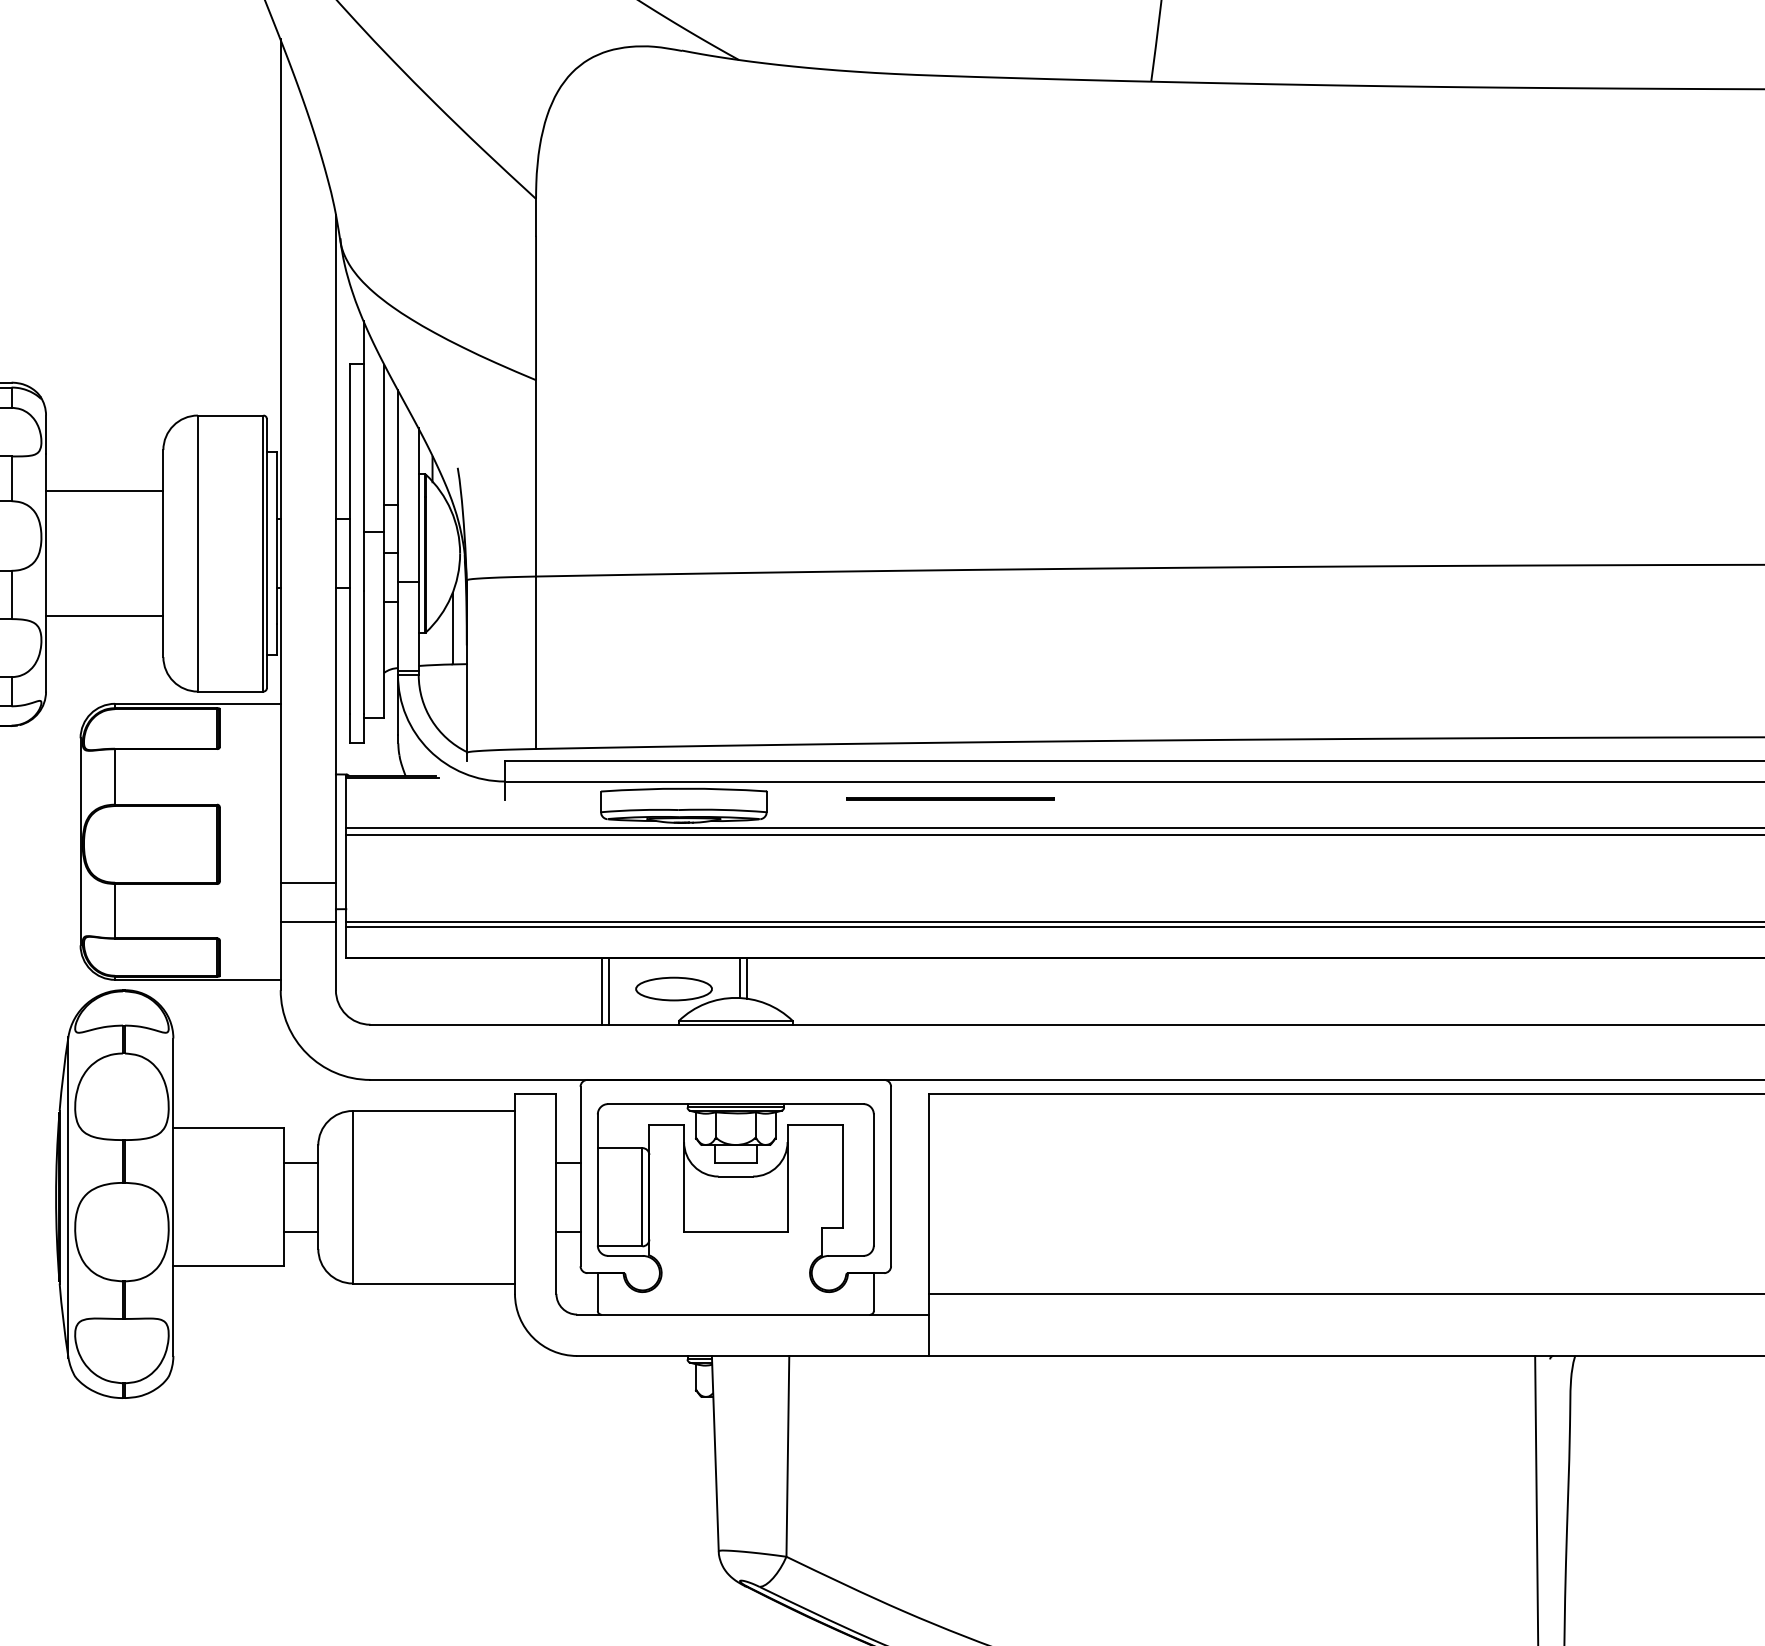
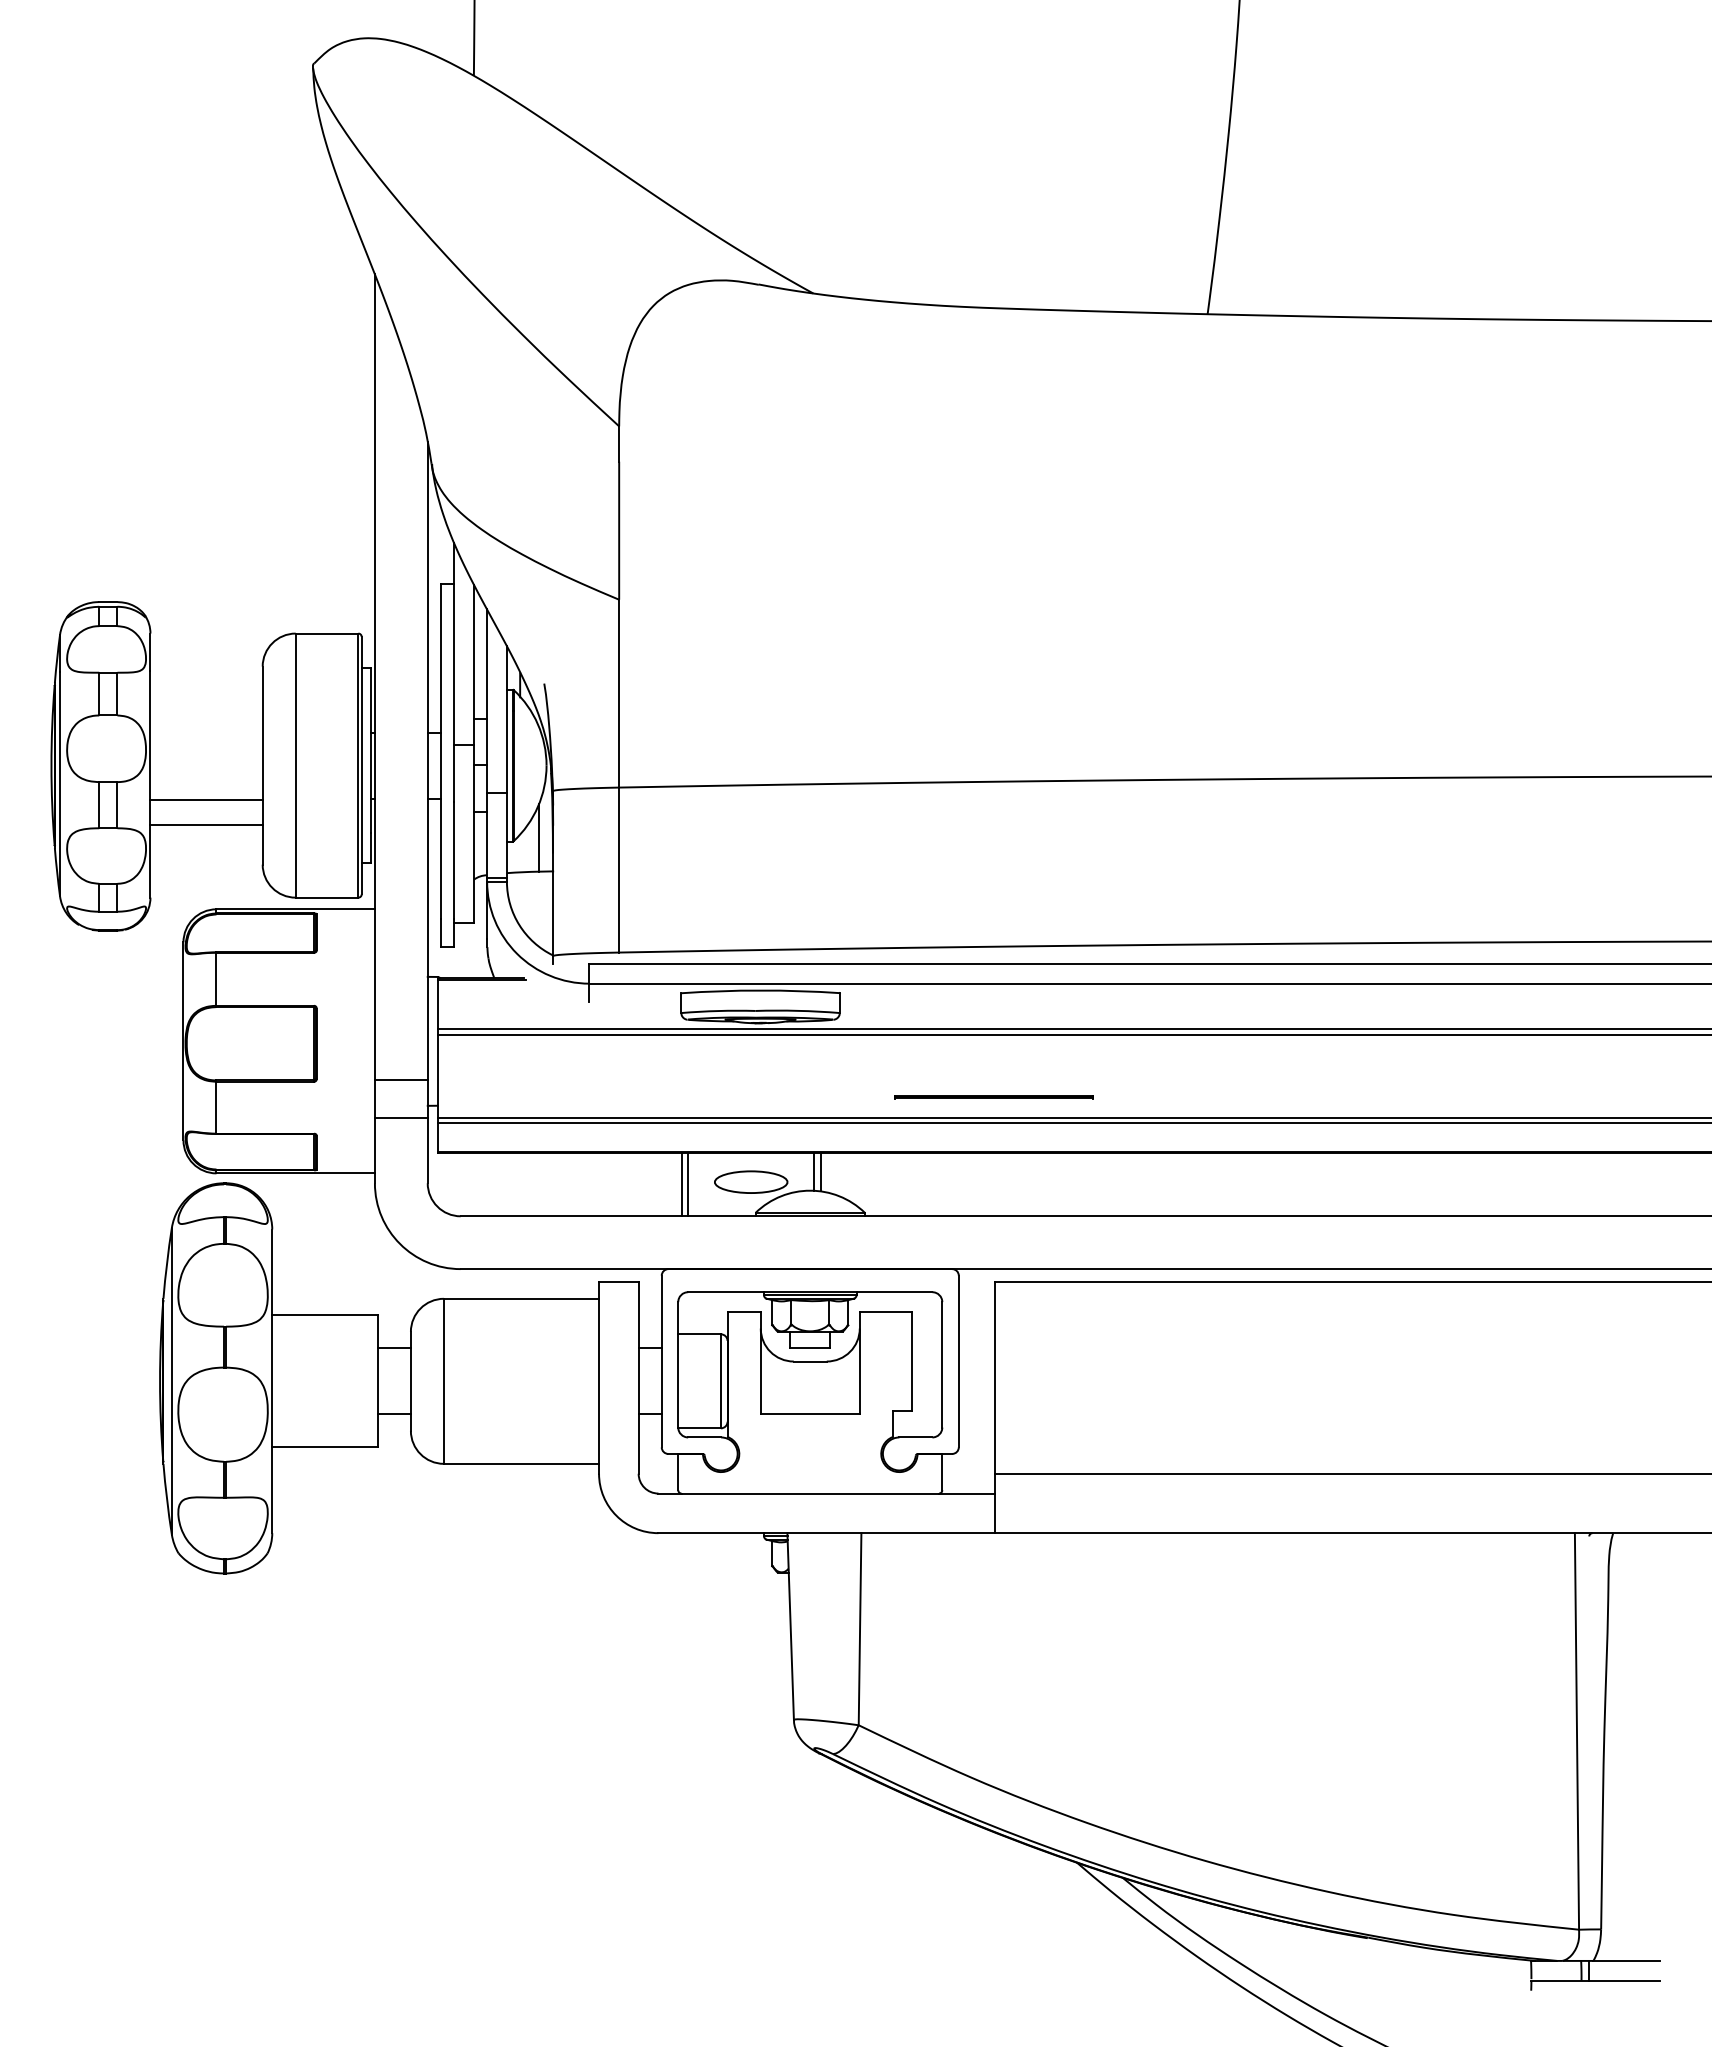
line: (104, 491) -> (206, 800), moved
line: (949, 799) -> (993, 1097), moved

